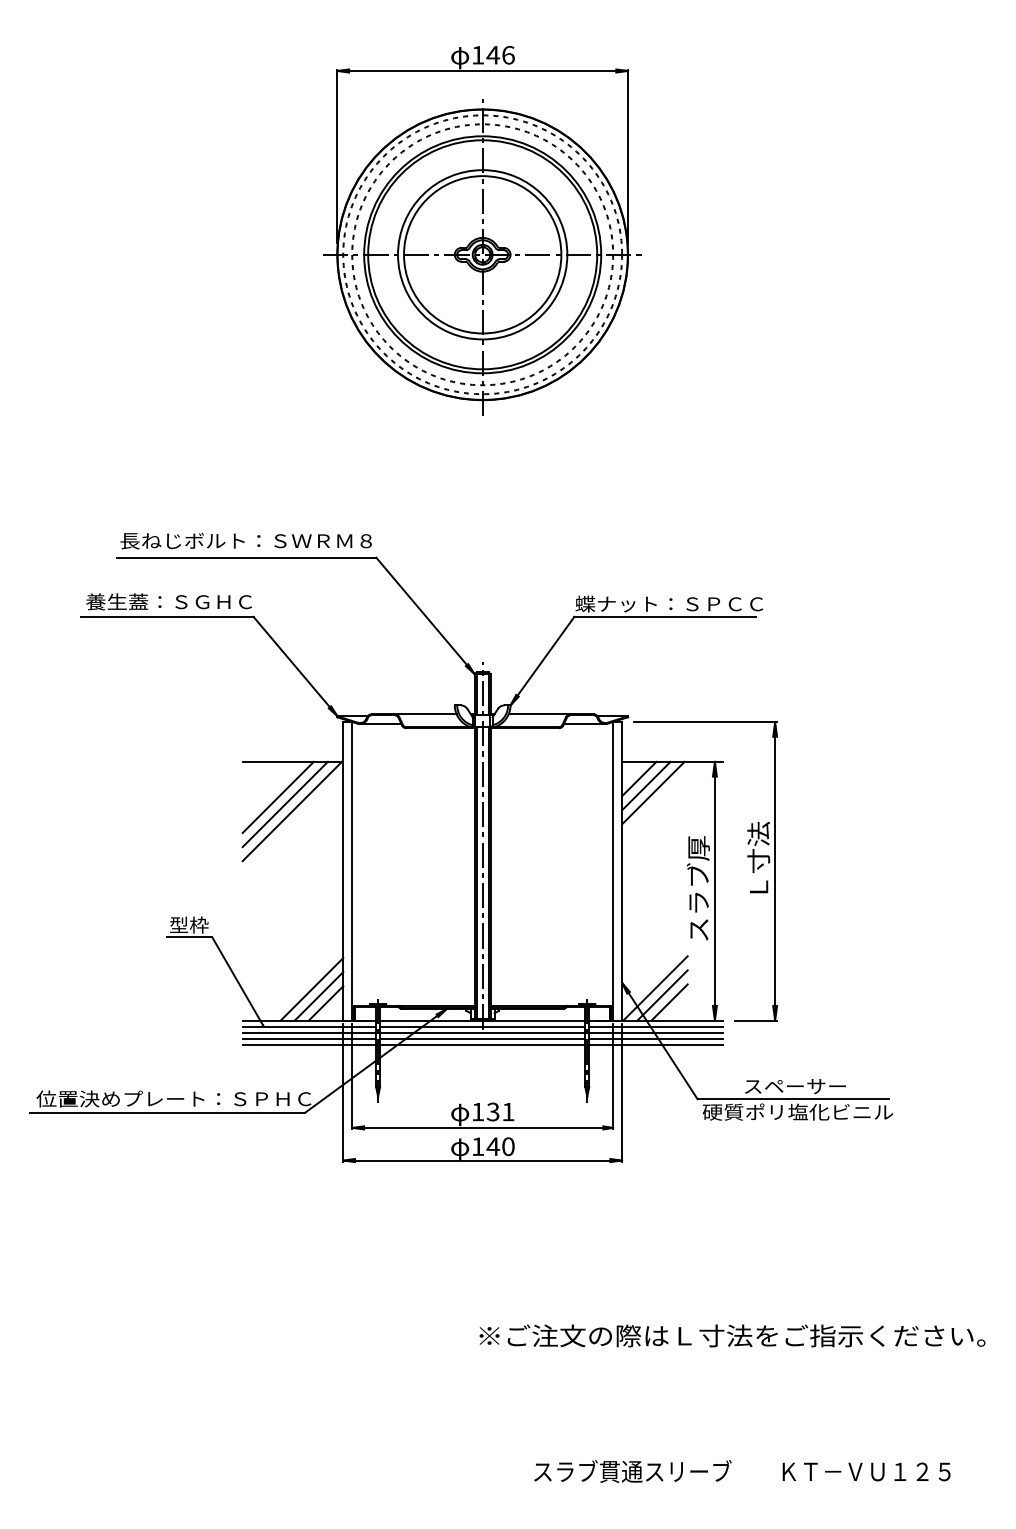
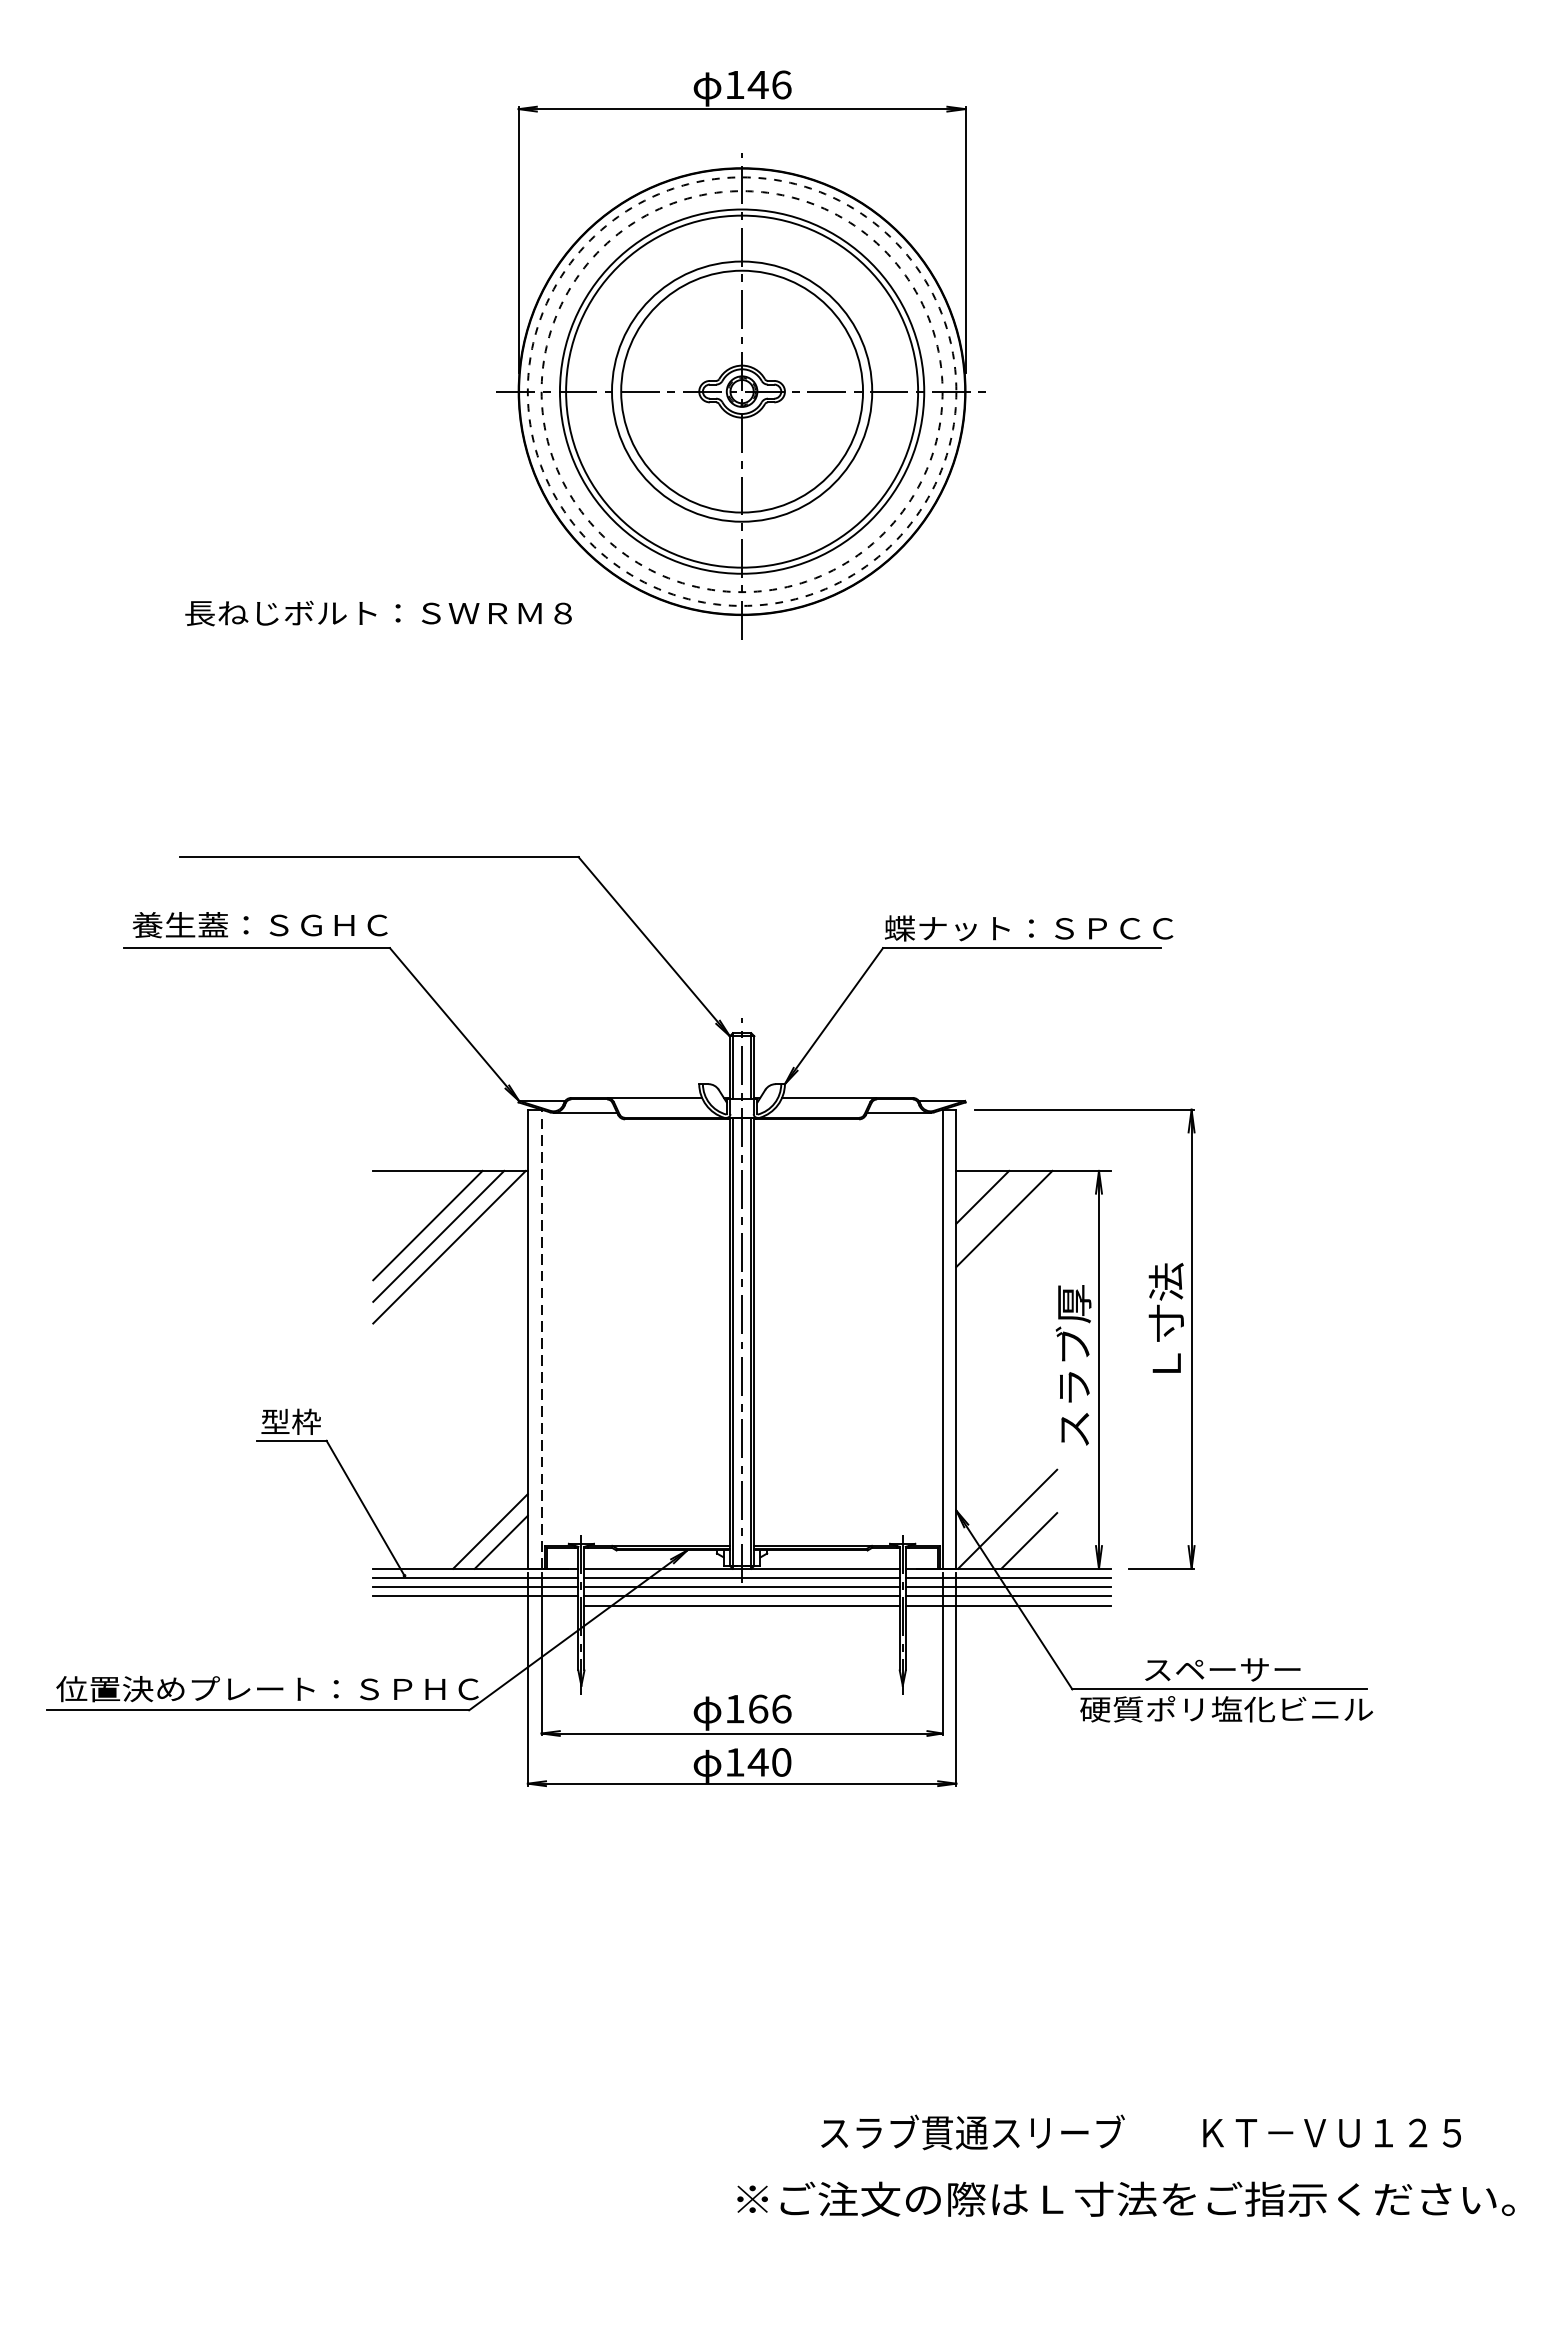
text: (245, 541) -> (377, 614), moved
line: (646, 785) -> (993, 1207), removed
line: (352, 870) -> (542, 1337), solid -> dashed
line: (311, 989) -> (478, 1520), removed
line: (662, 995) -> (1018, 1530), removed
line: (309, 1044) -> (475, 1605), removed
text: (500, 1111) -> (769, 1708), 131 -> 166
text: (732, 1335) -> (1126, 2198), moved
text: (742, 1471) -> (1141, 2132), moved

